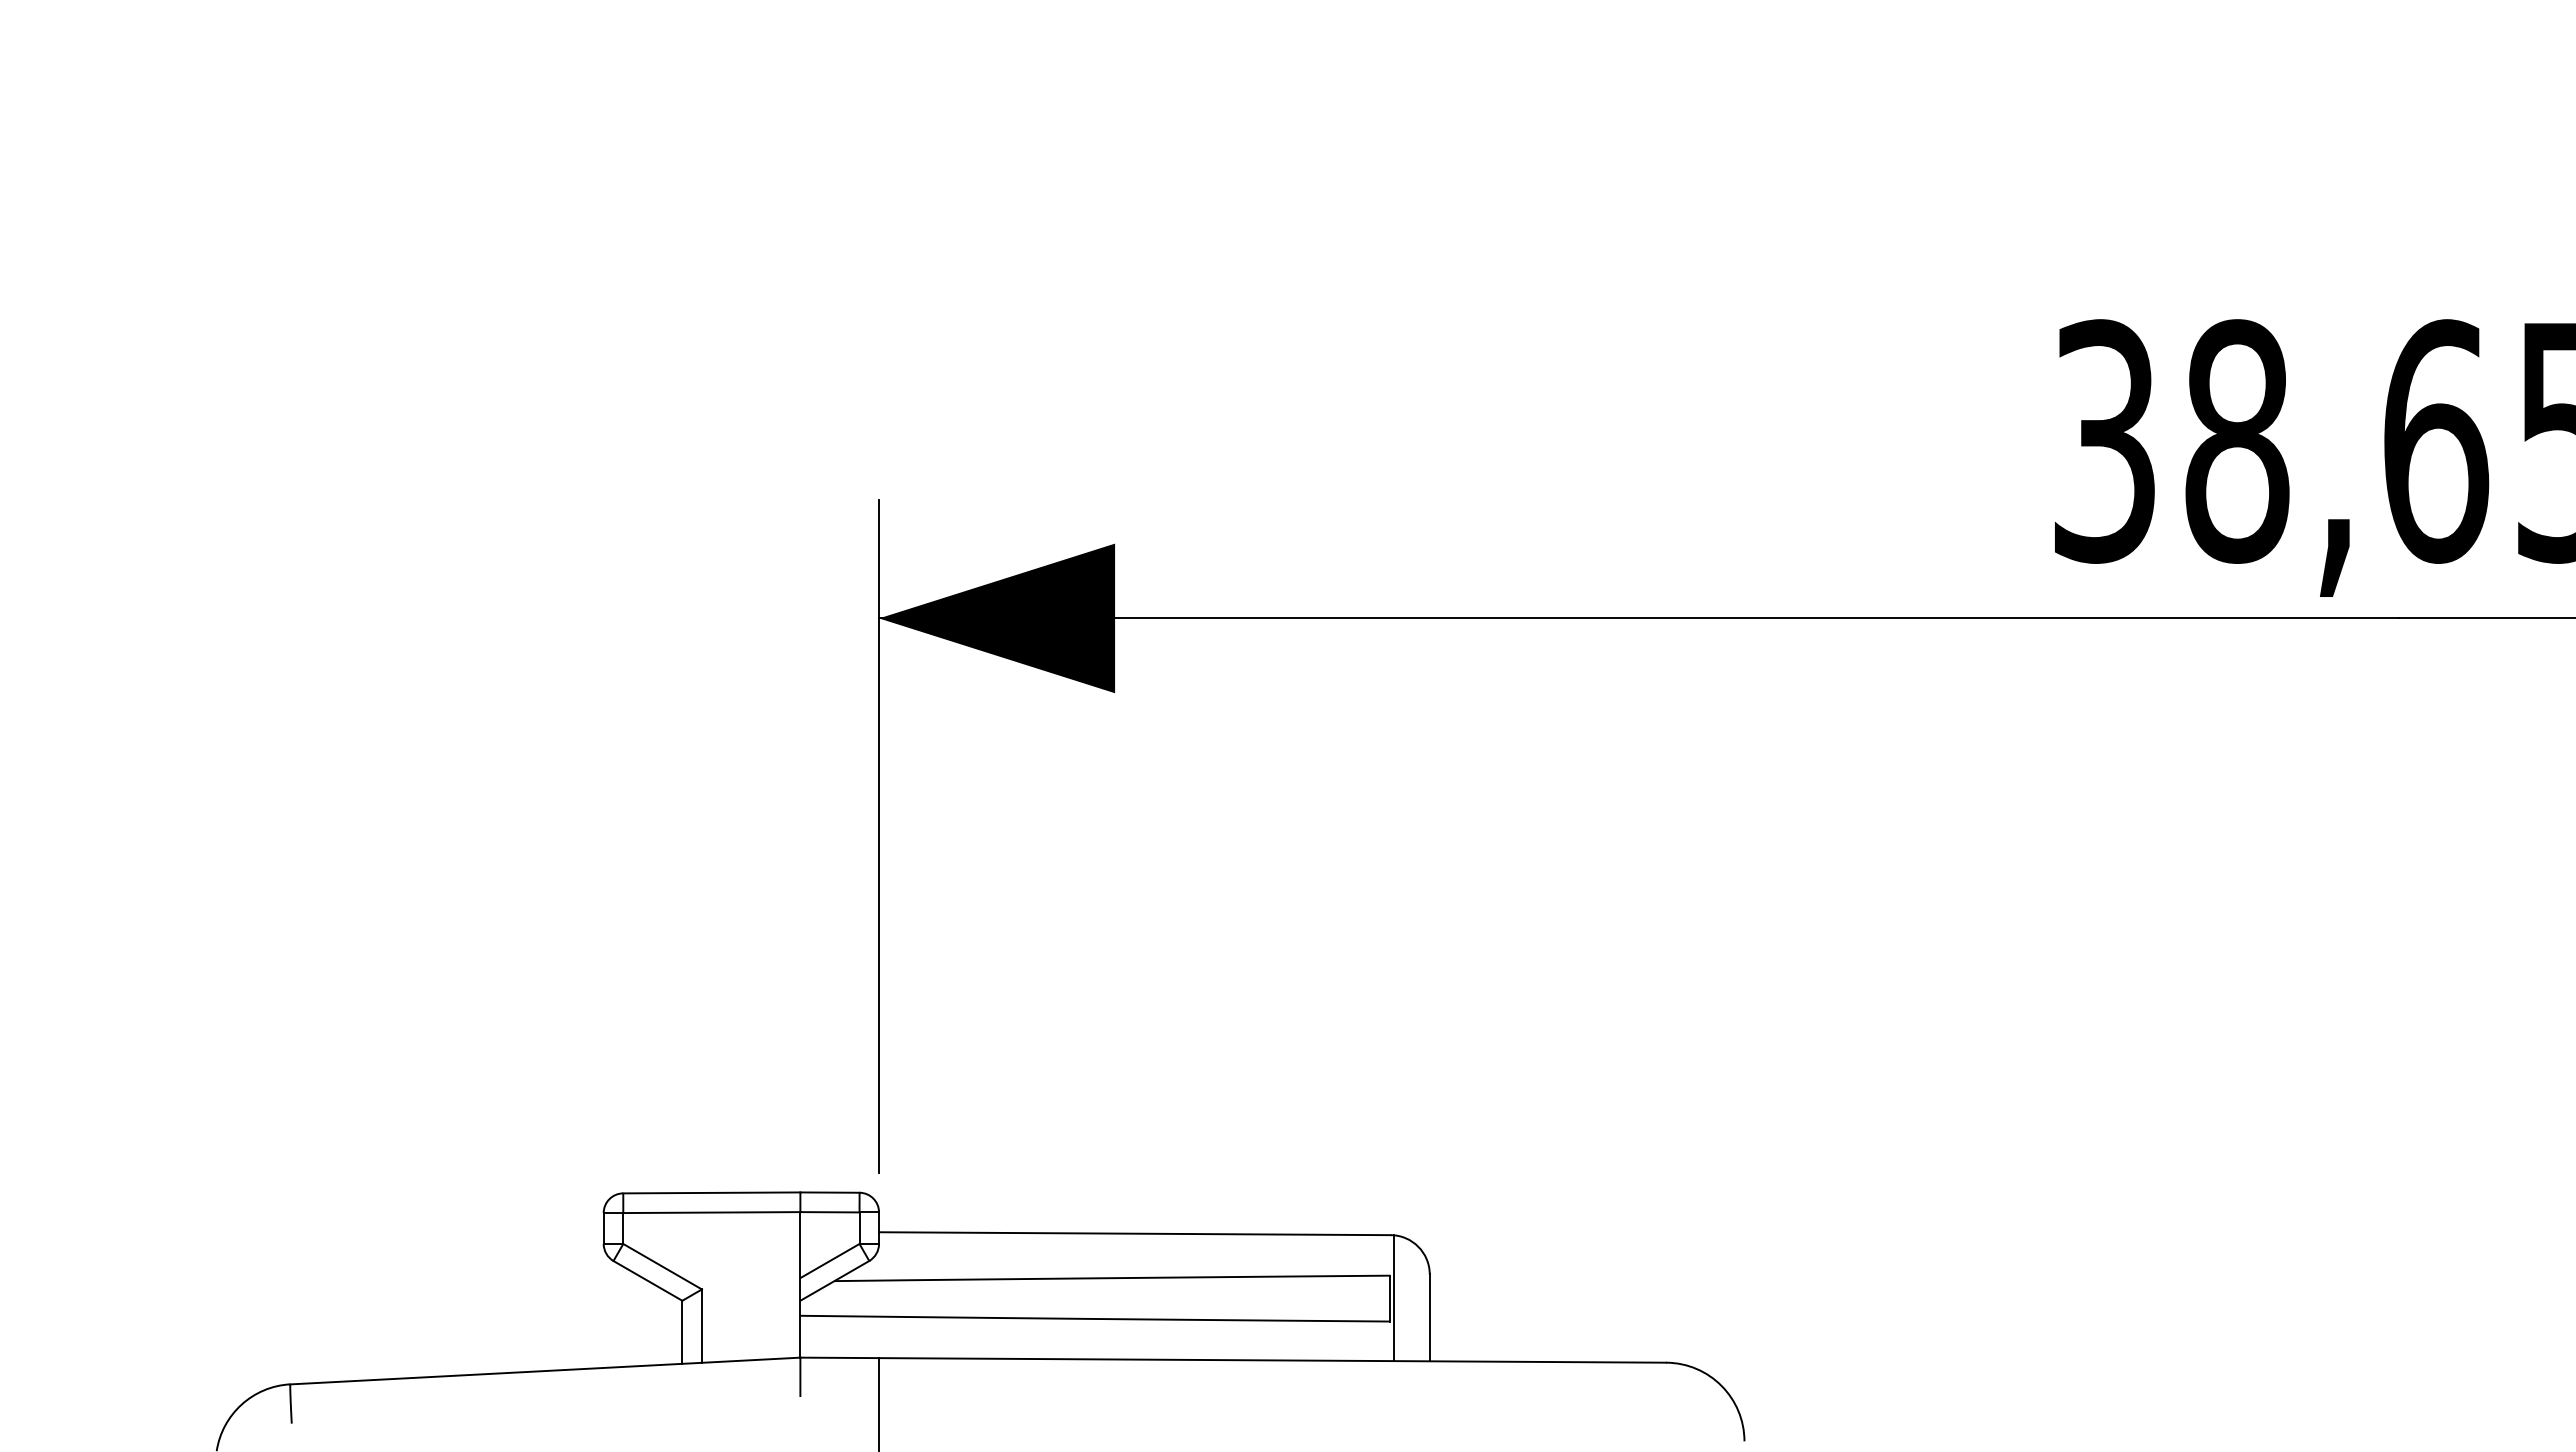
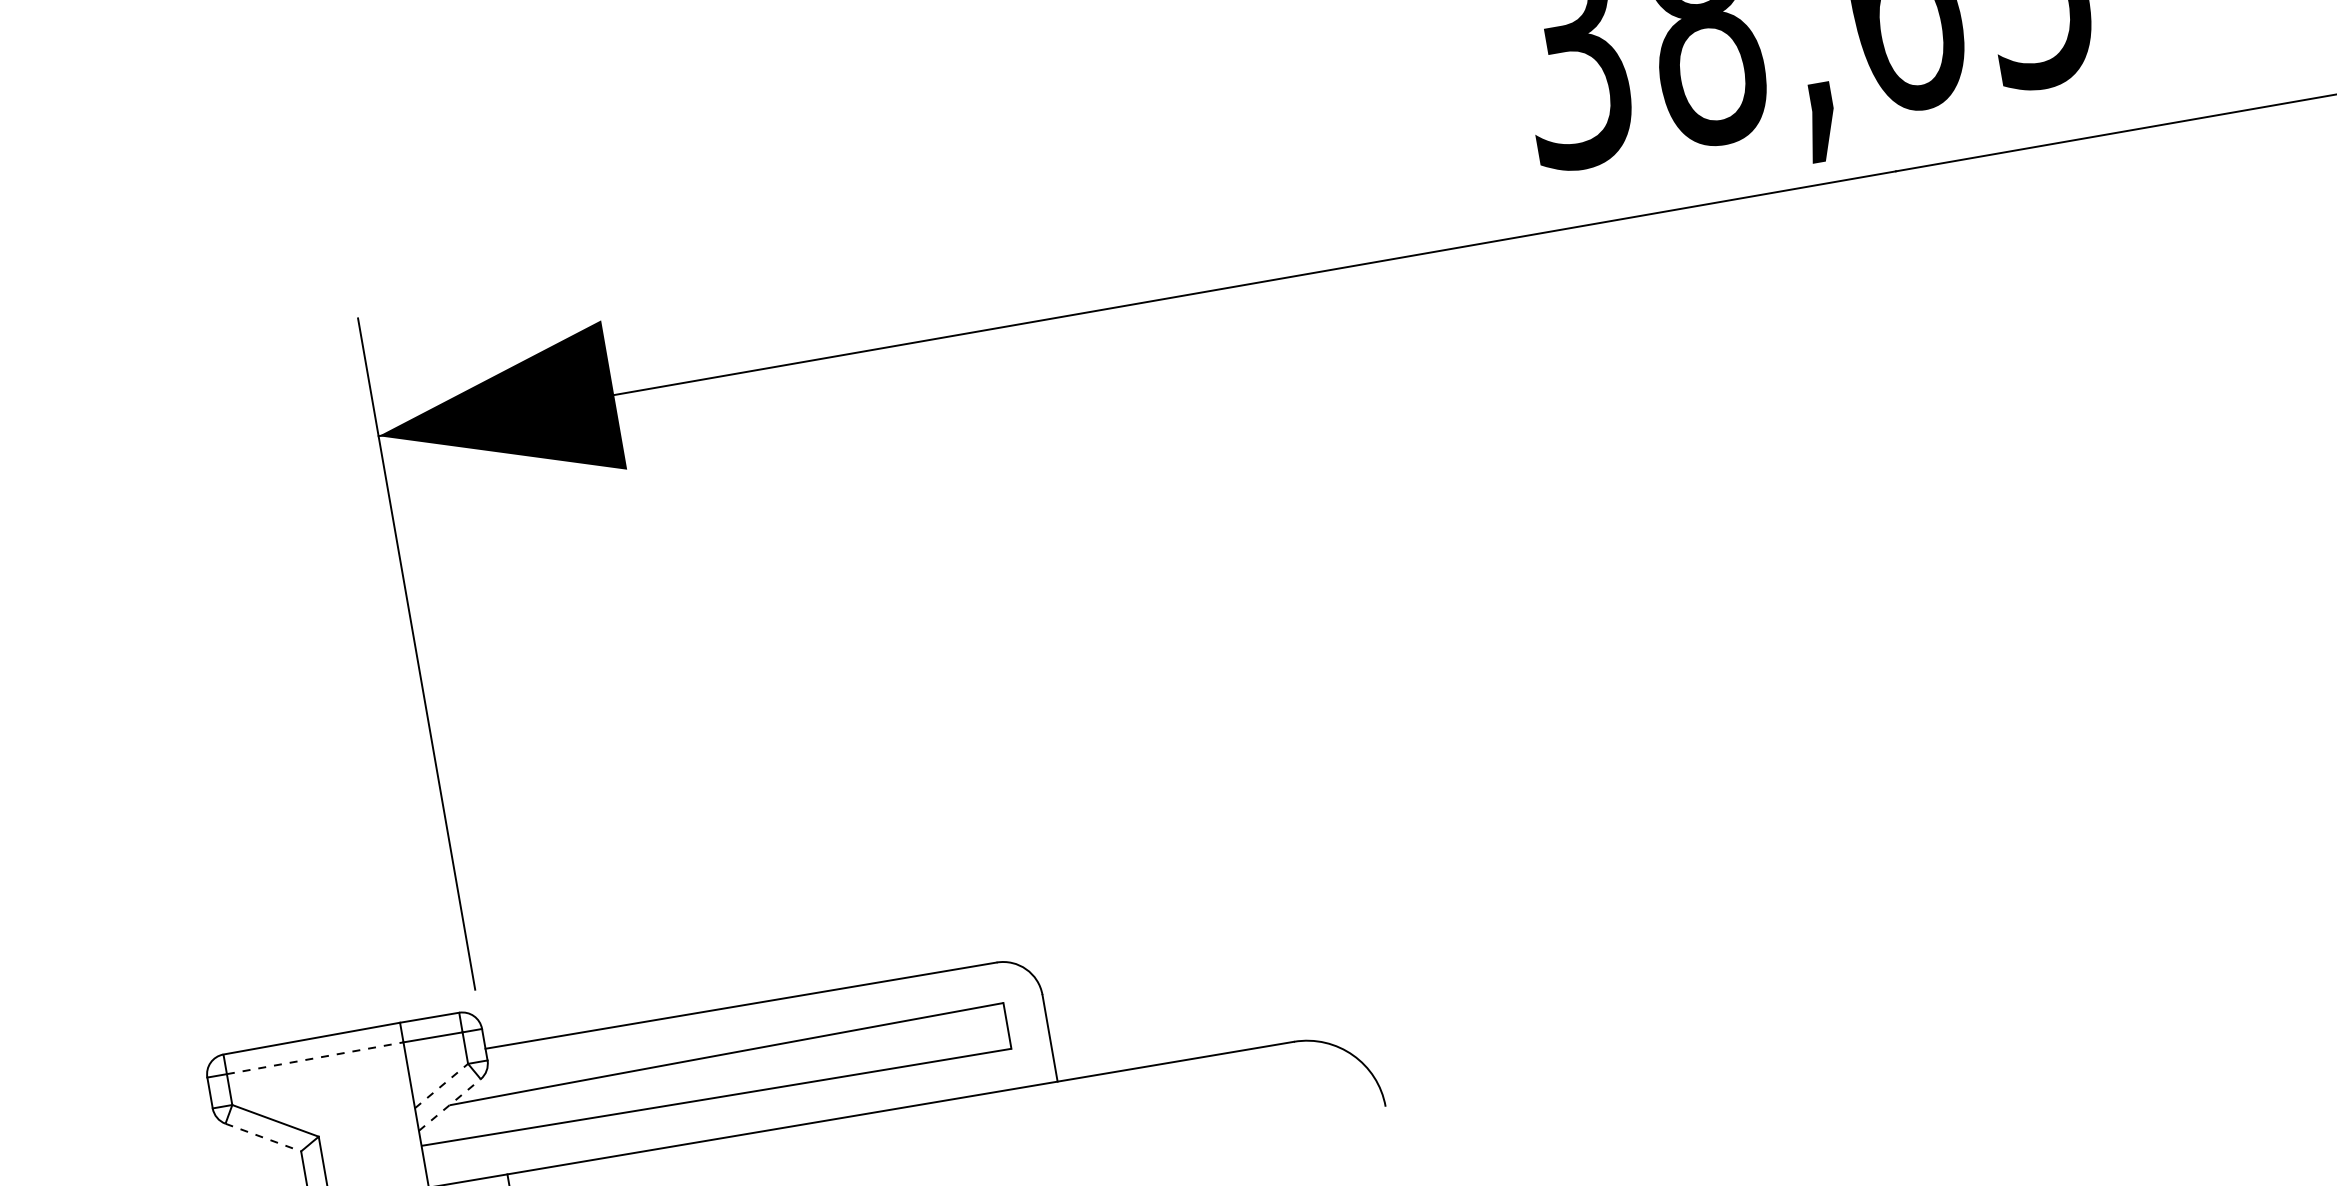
line: (711, 1212) -> (314, 1058), solid -> dashed
line: (830, 1260) -> (441, 1085), solid -> dashed
line: (647, 1280) -> (262, 1137), solid -> dashed
line: (834, 1280) -> (449, 1104), solid -> dashed
line: (1394, 1298) -> (1011, 1025), removed

